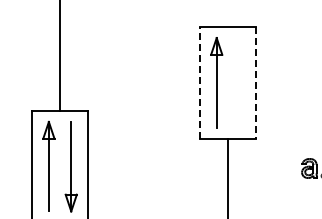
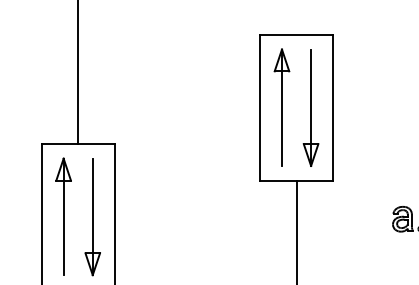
line: (199, 82) -> (259, 107), dashed -> solid
part: (238, 82) -> (310, 107), added
line: (255, 82) -> (332, 107), dashed -> solid

